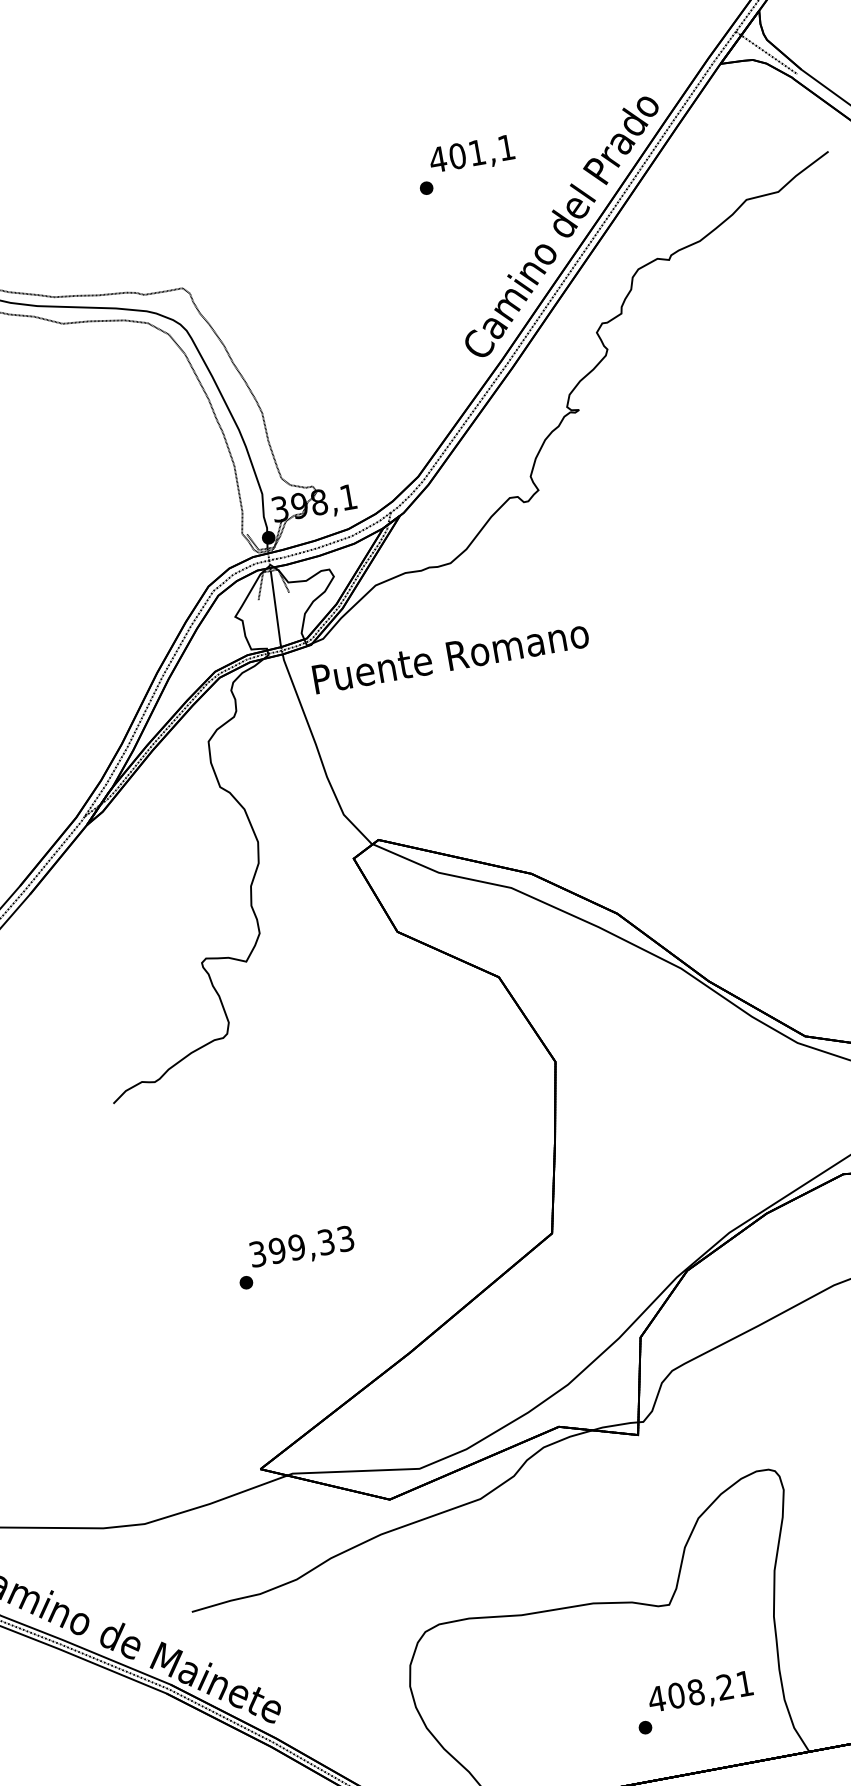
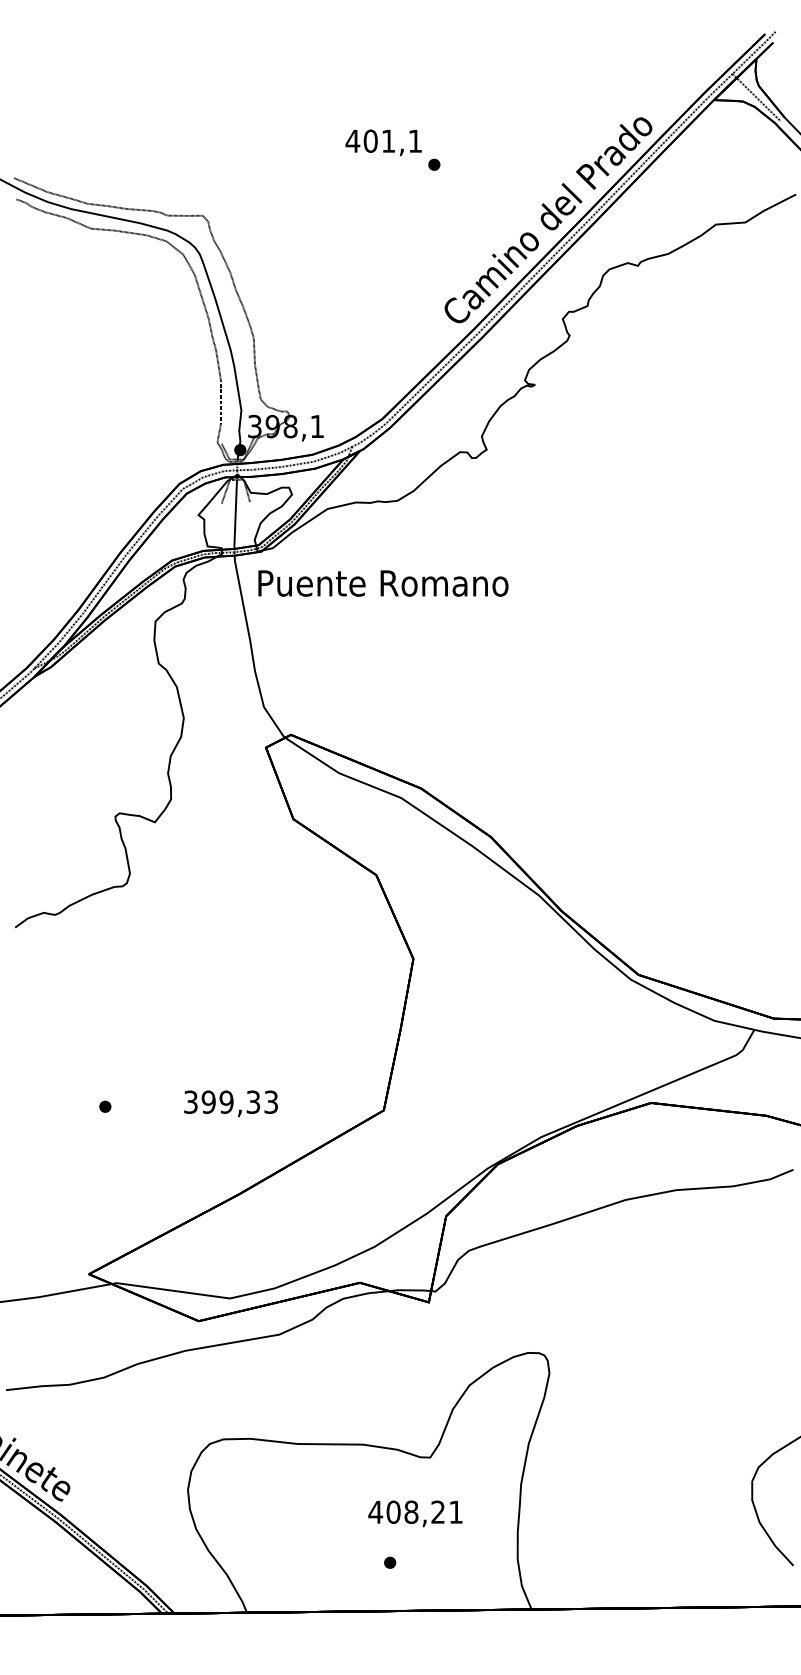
text: (471, 155) -> (383, 142), moved
text: (301, 1247) -> (230, 1103), moved
text: (700, 1692) -> (415, 1513), moved

